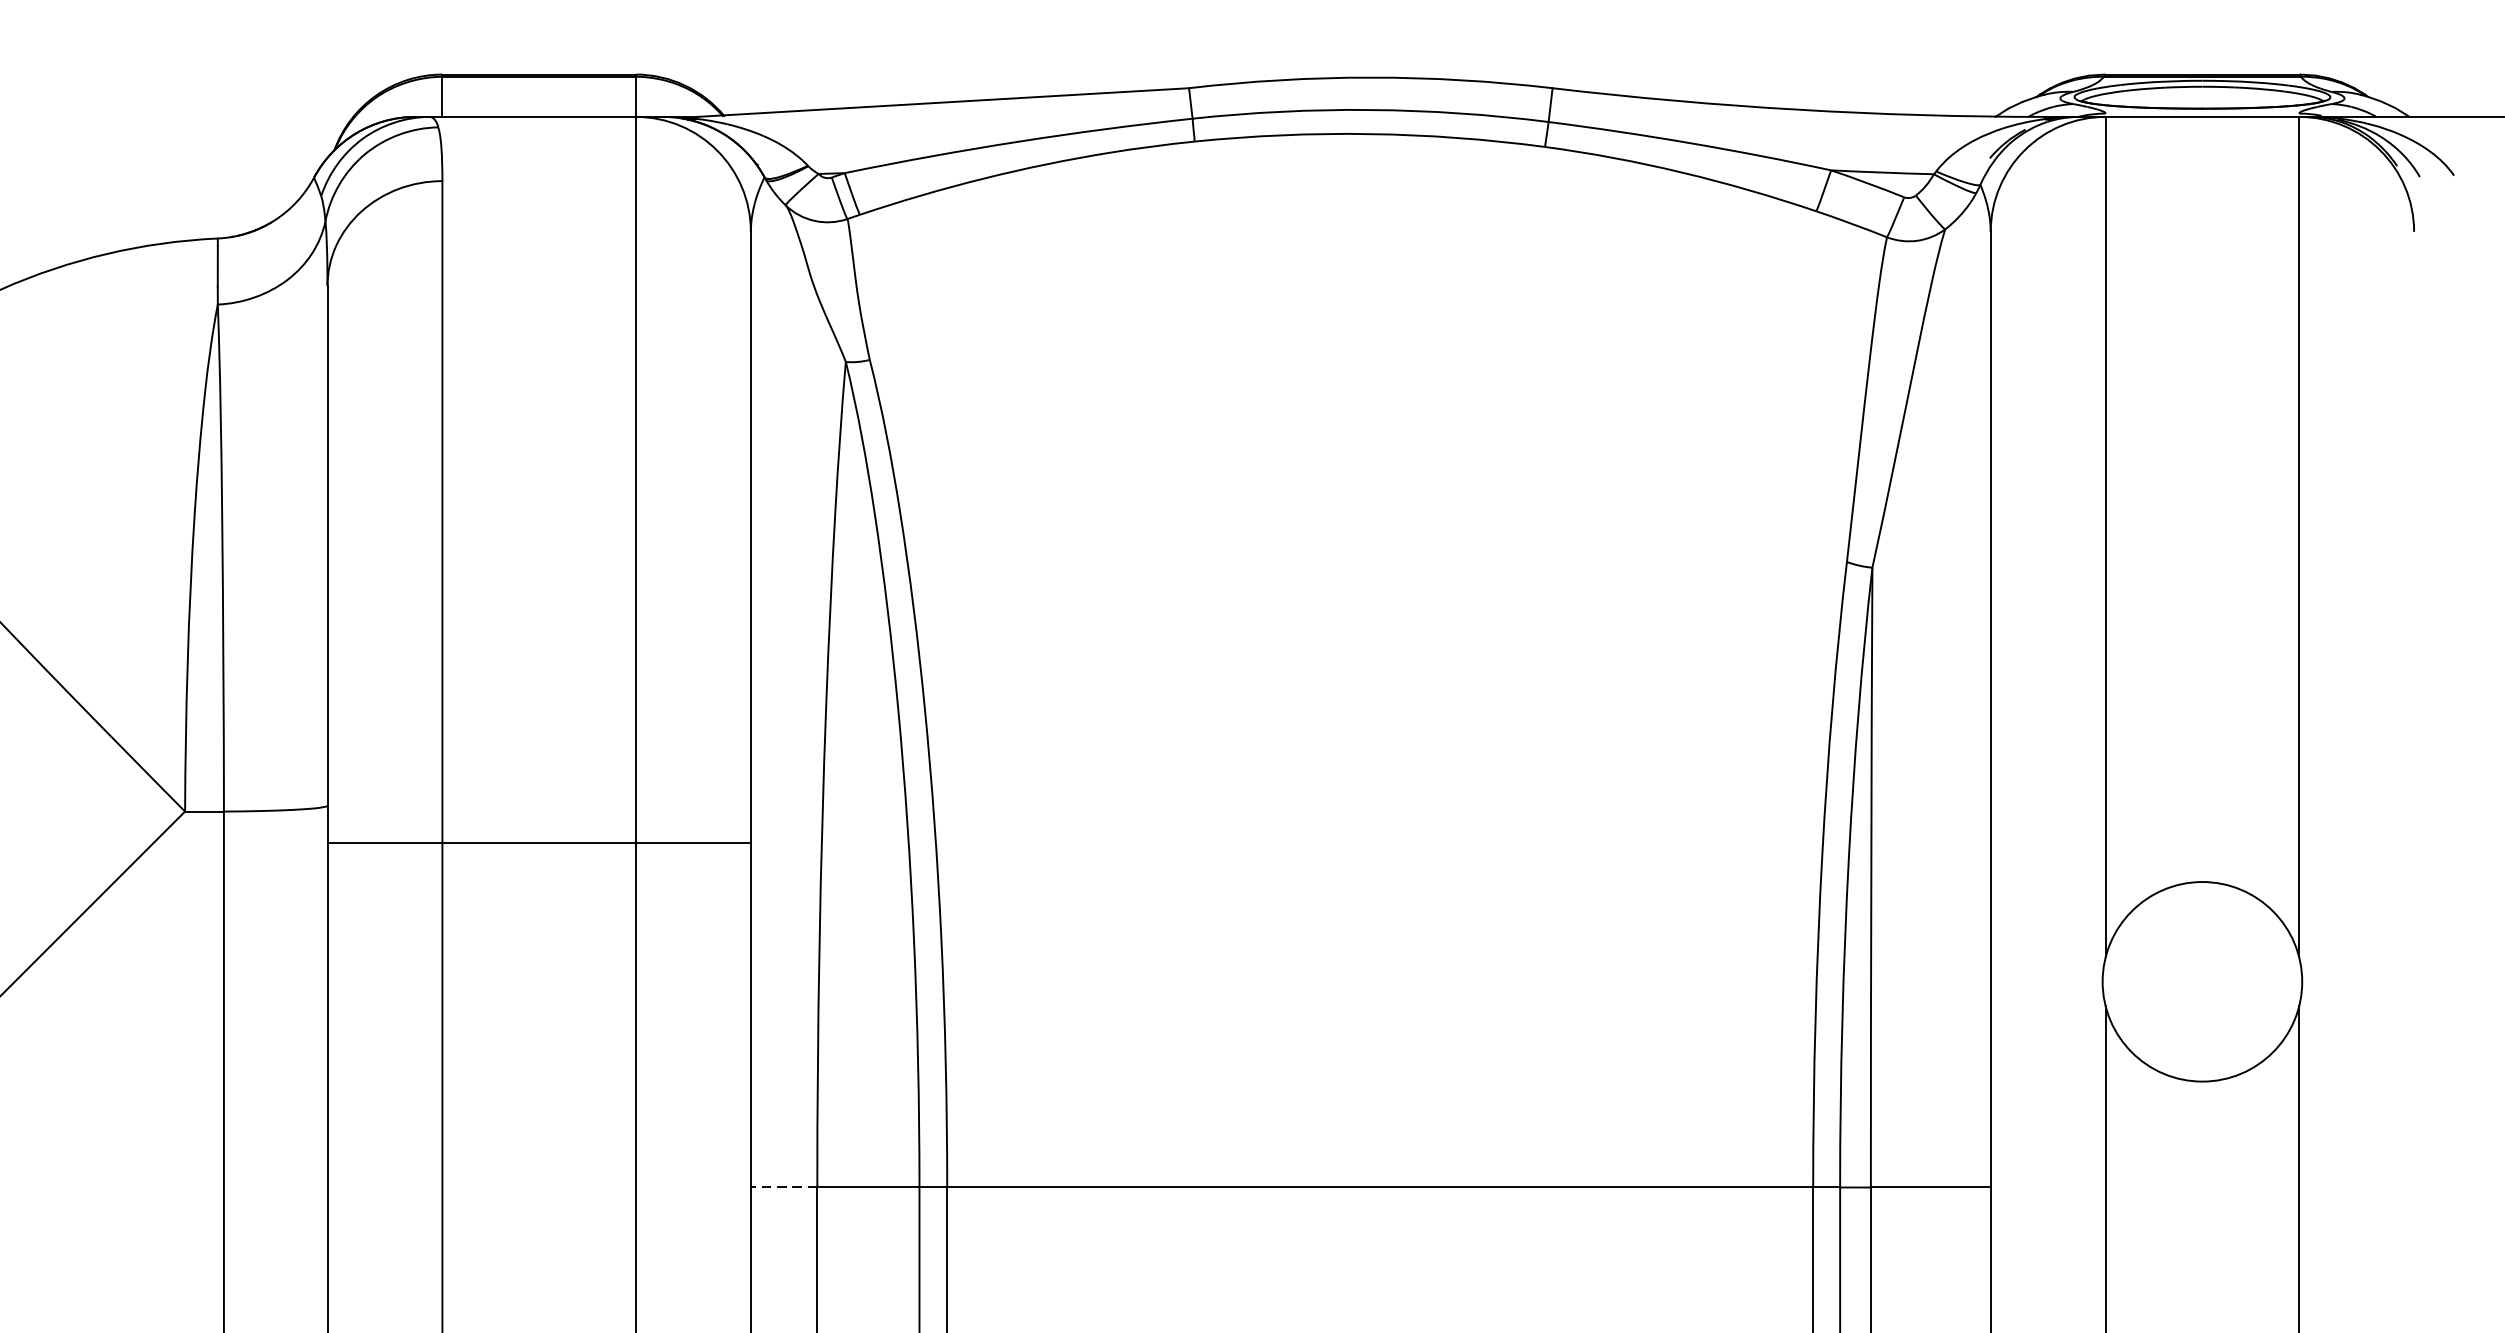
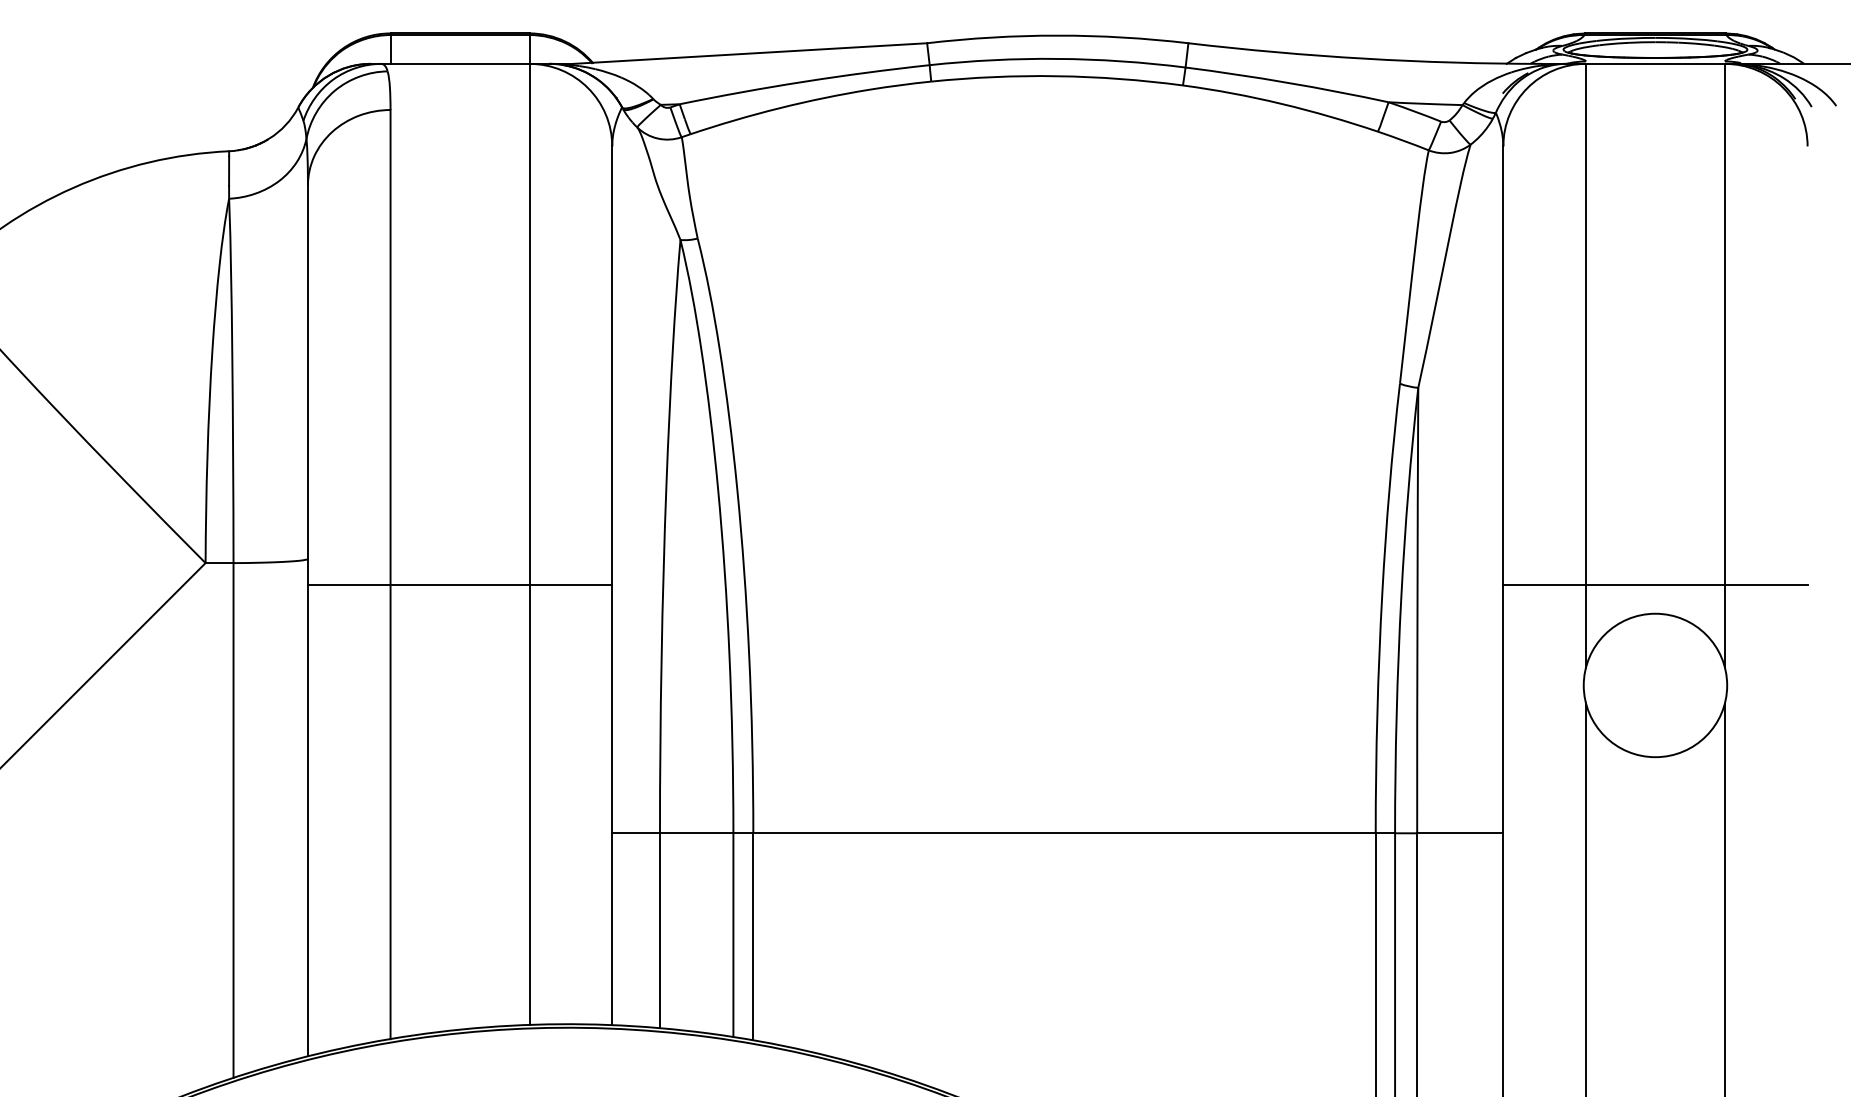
line: (2202, 842) -> (1655, 585), added
line: (784, 1187) -> (636, 833), dashed -> solid

